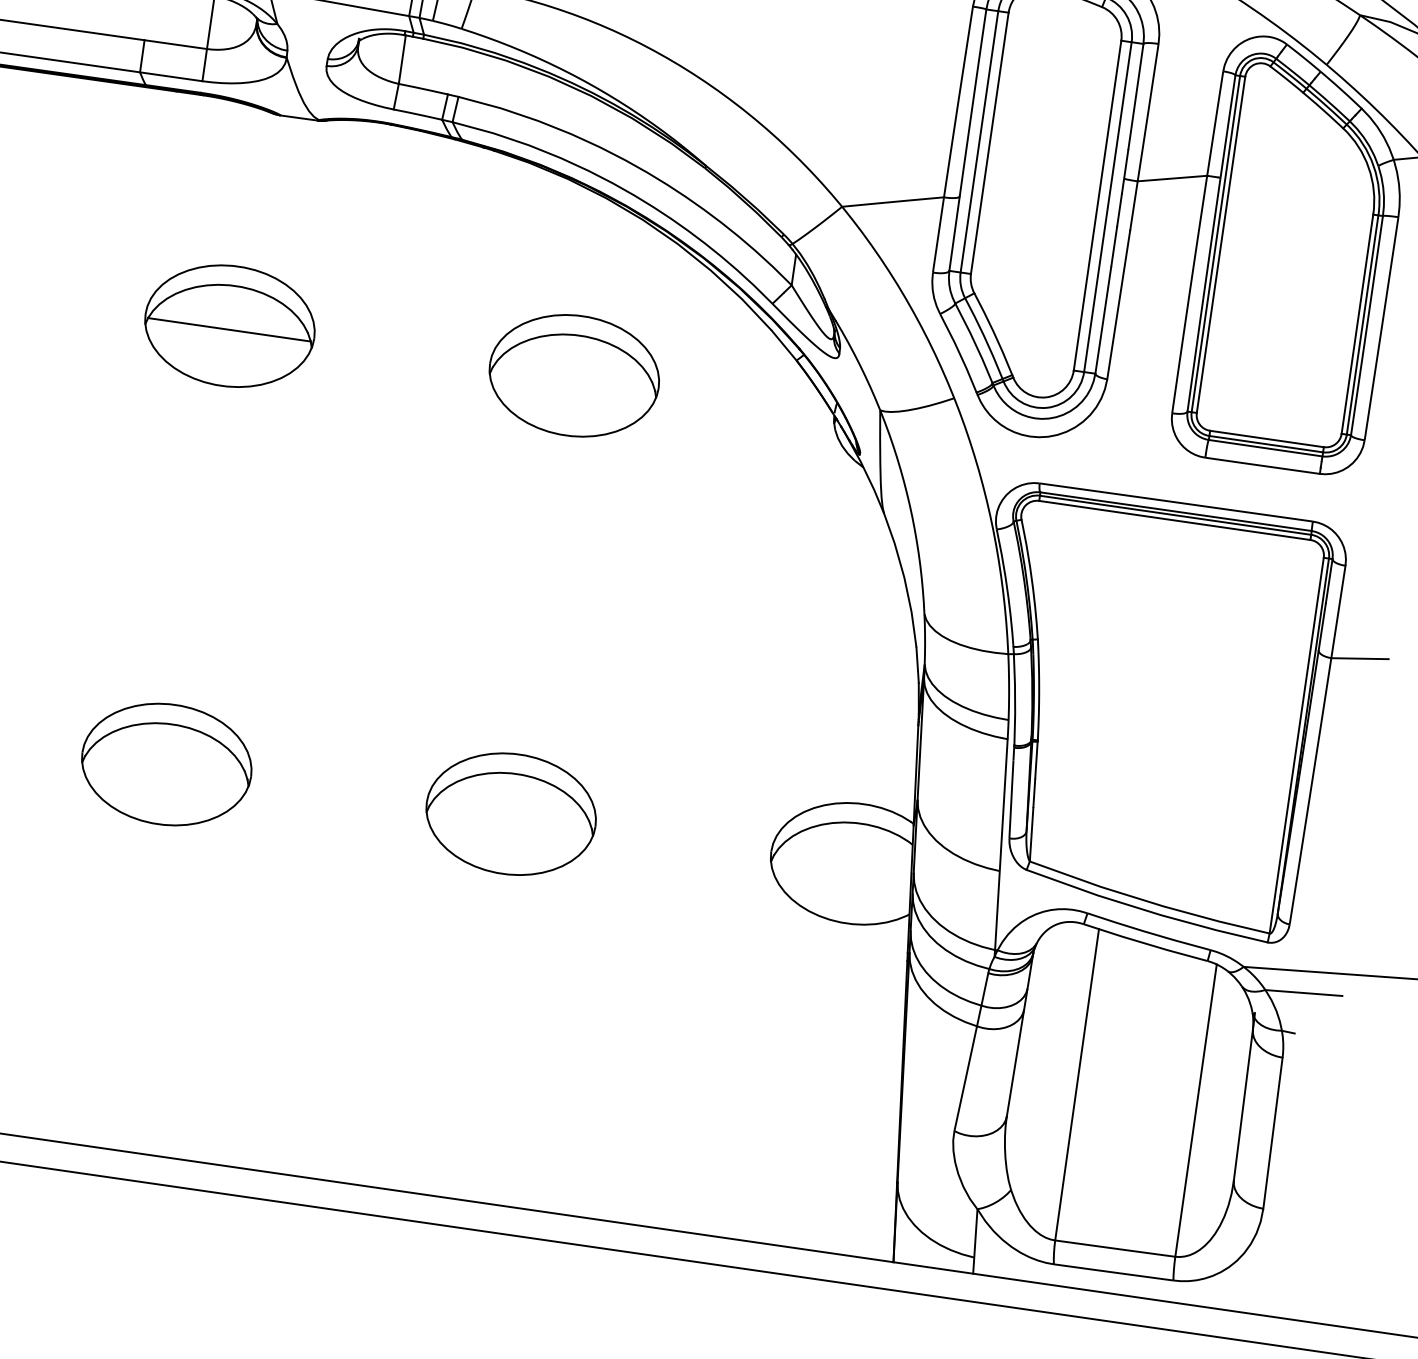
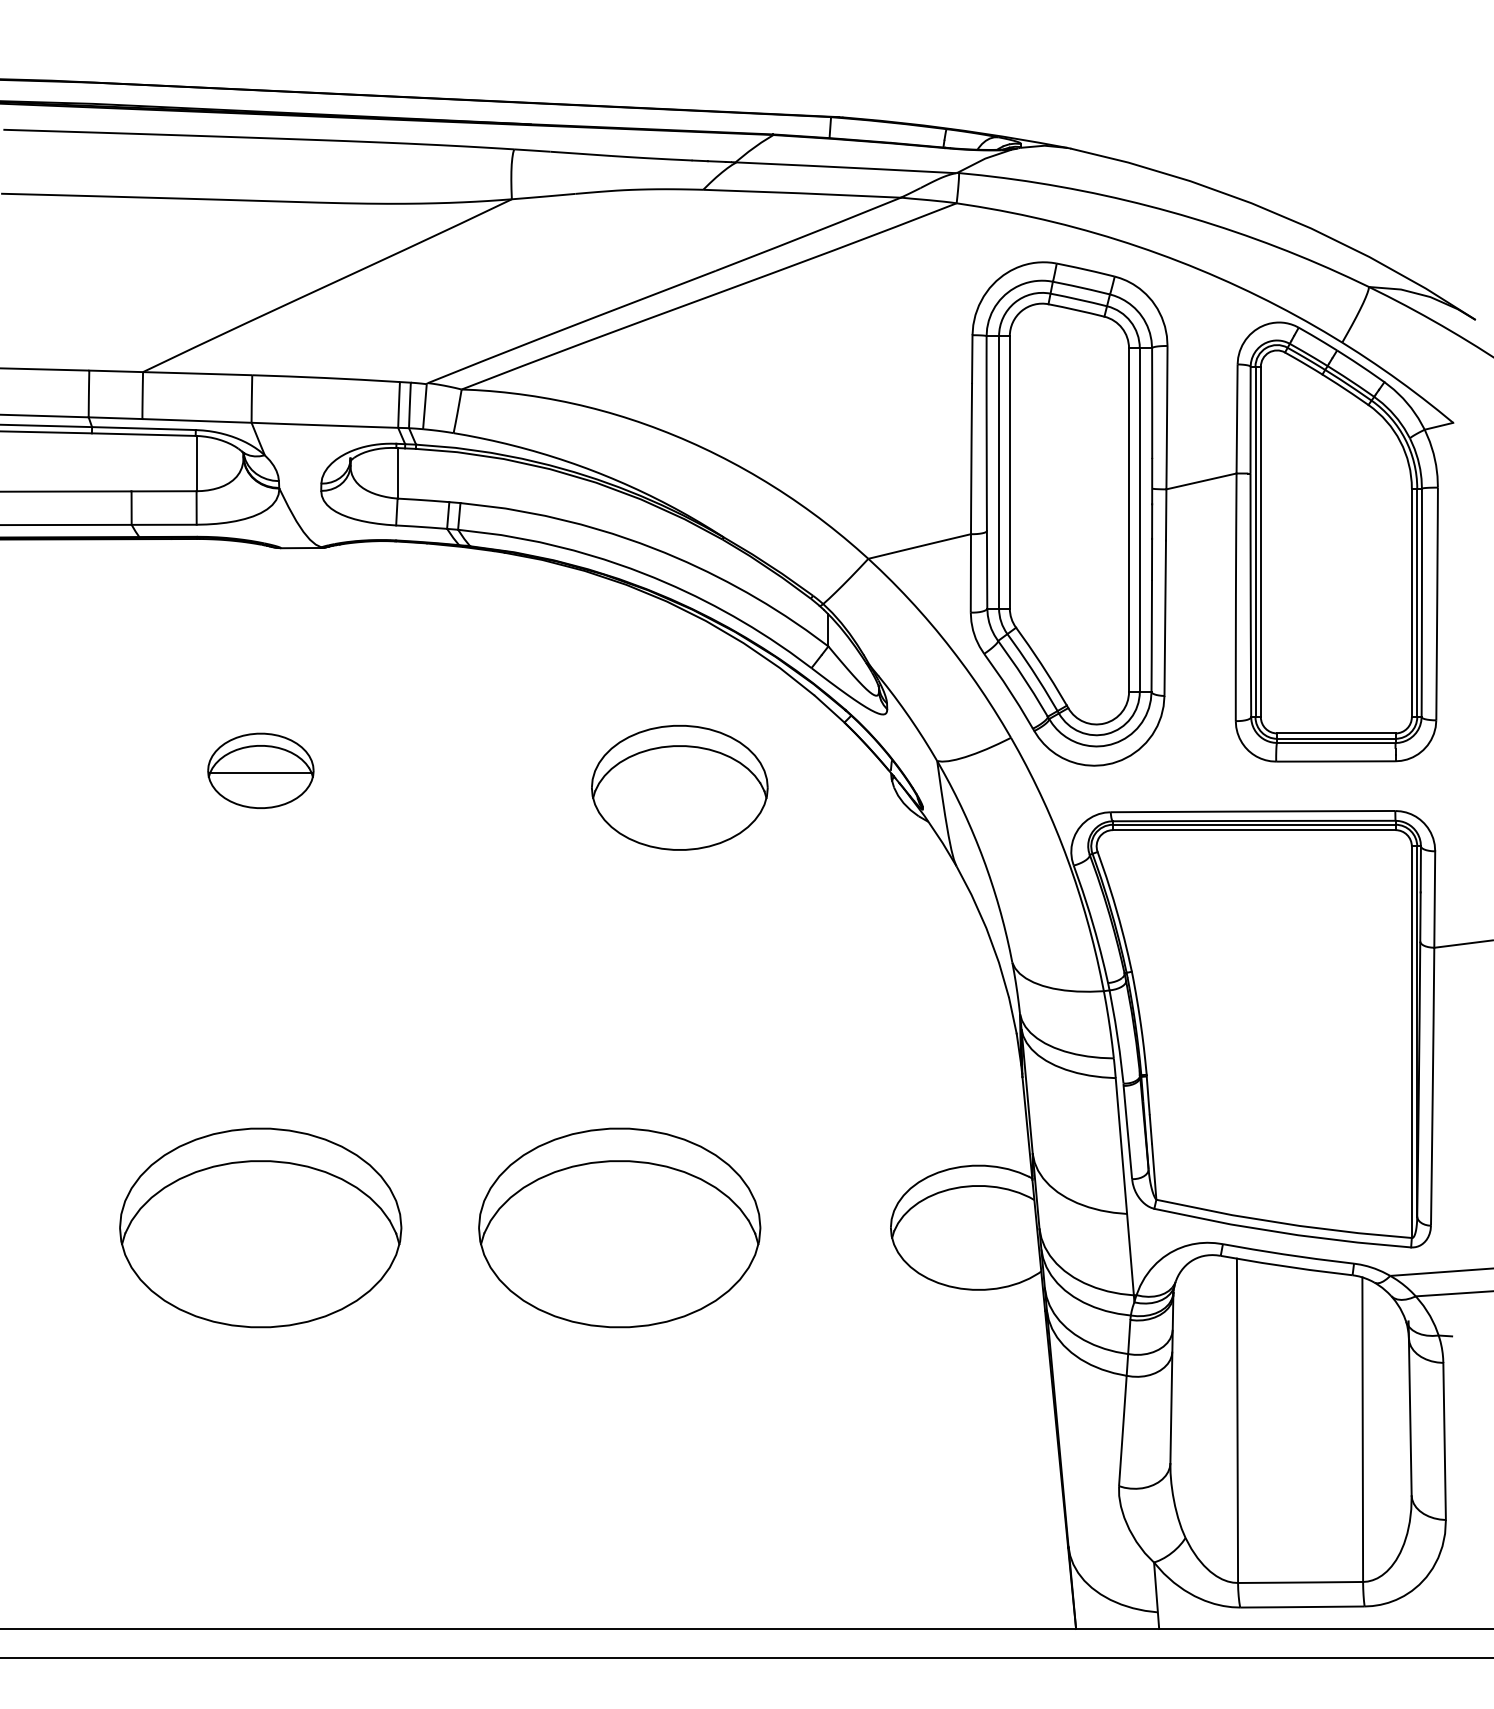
part: (229, 325) -> (260, 770), size x0.6
part: (574, 375) -> (679, 787), moved
part: (166, 764) -> (260, 1227), size x1.6
part: (510, 813) -> (619, 1227), size x1.6

